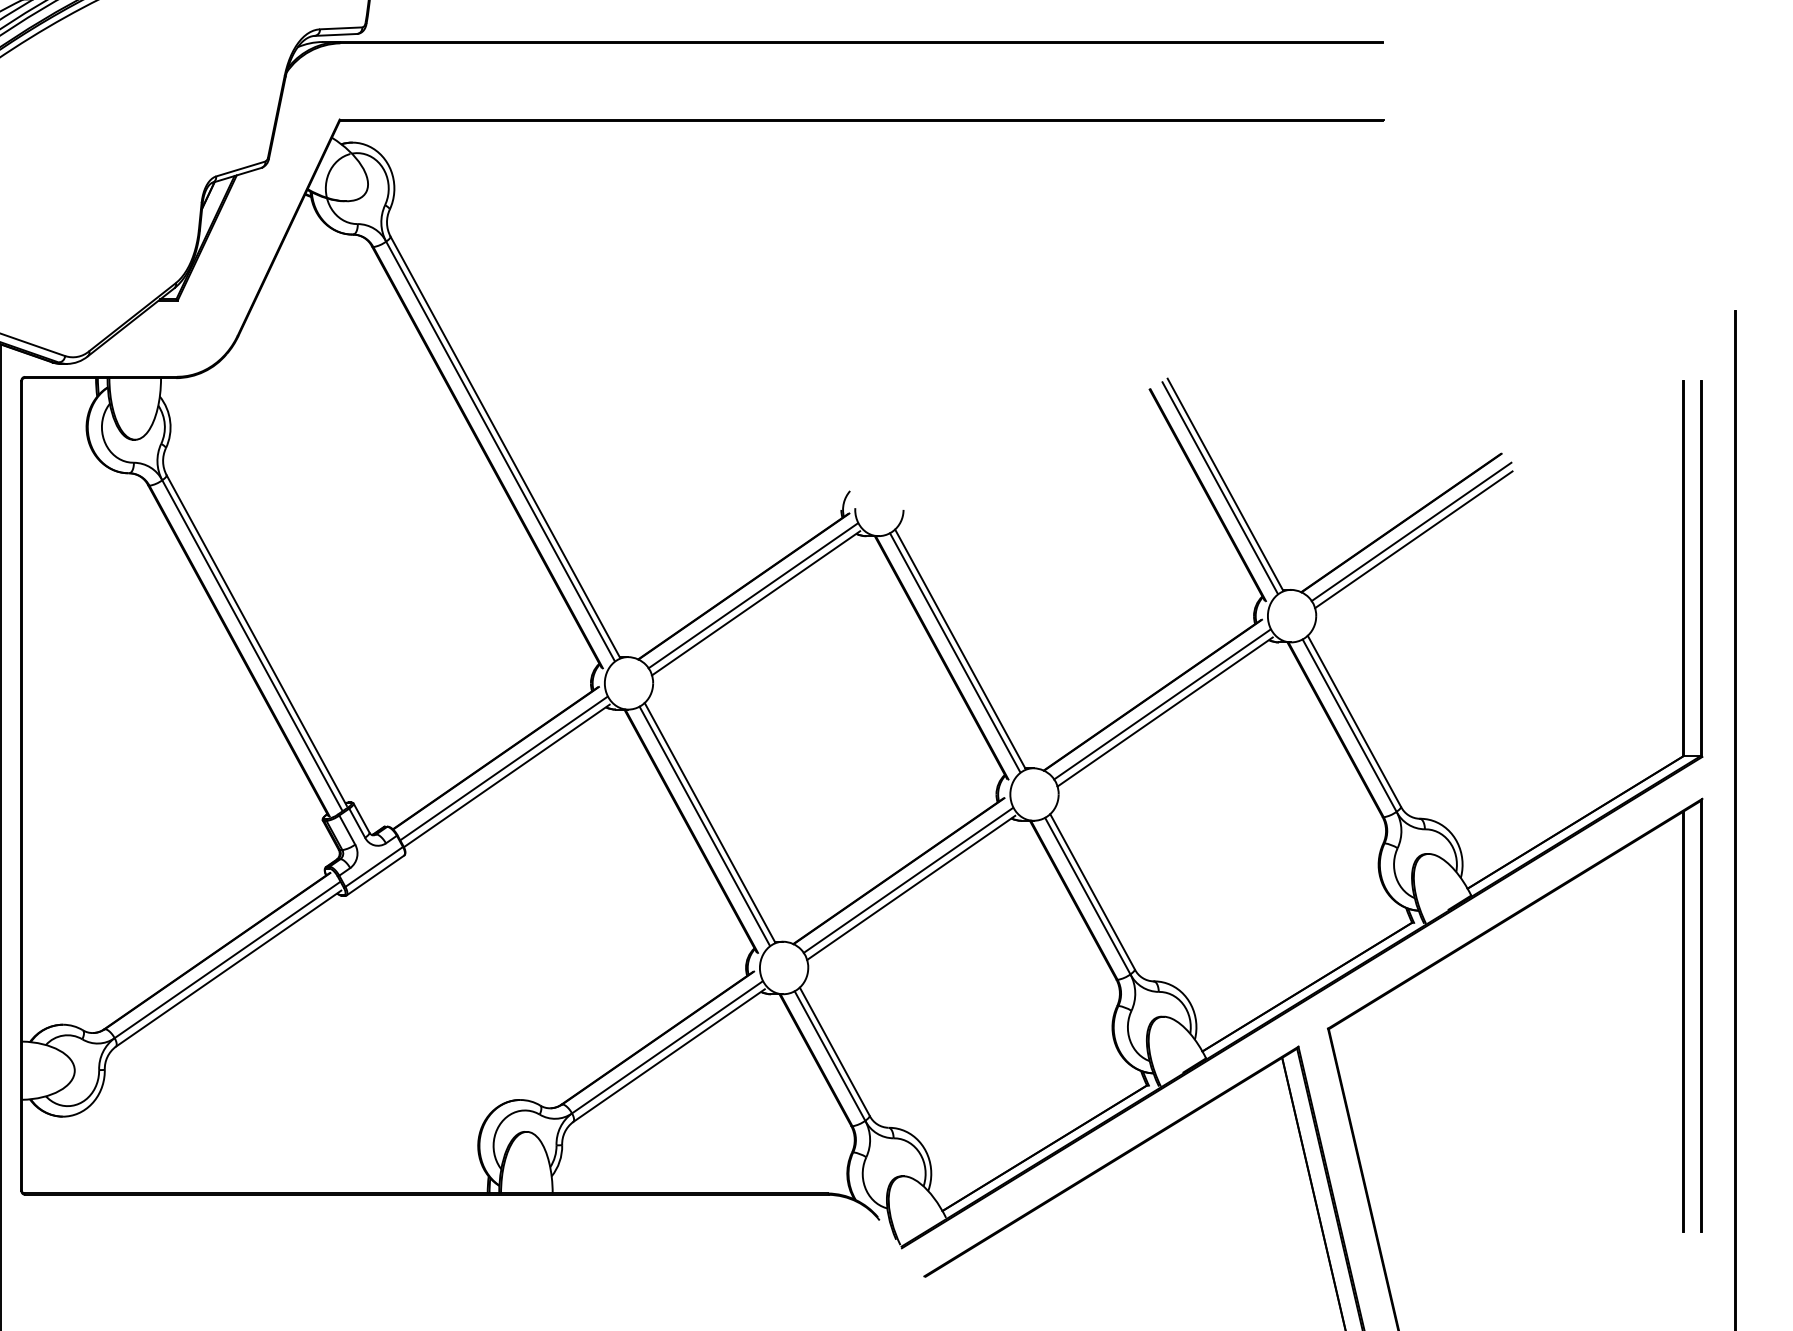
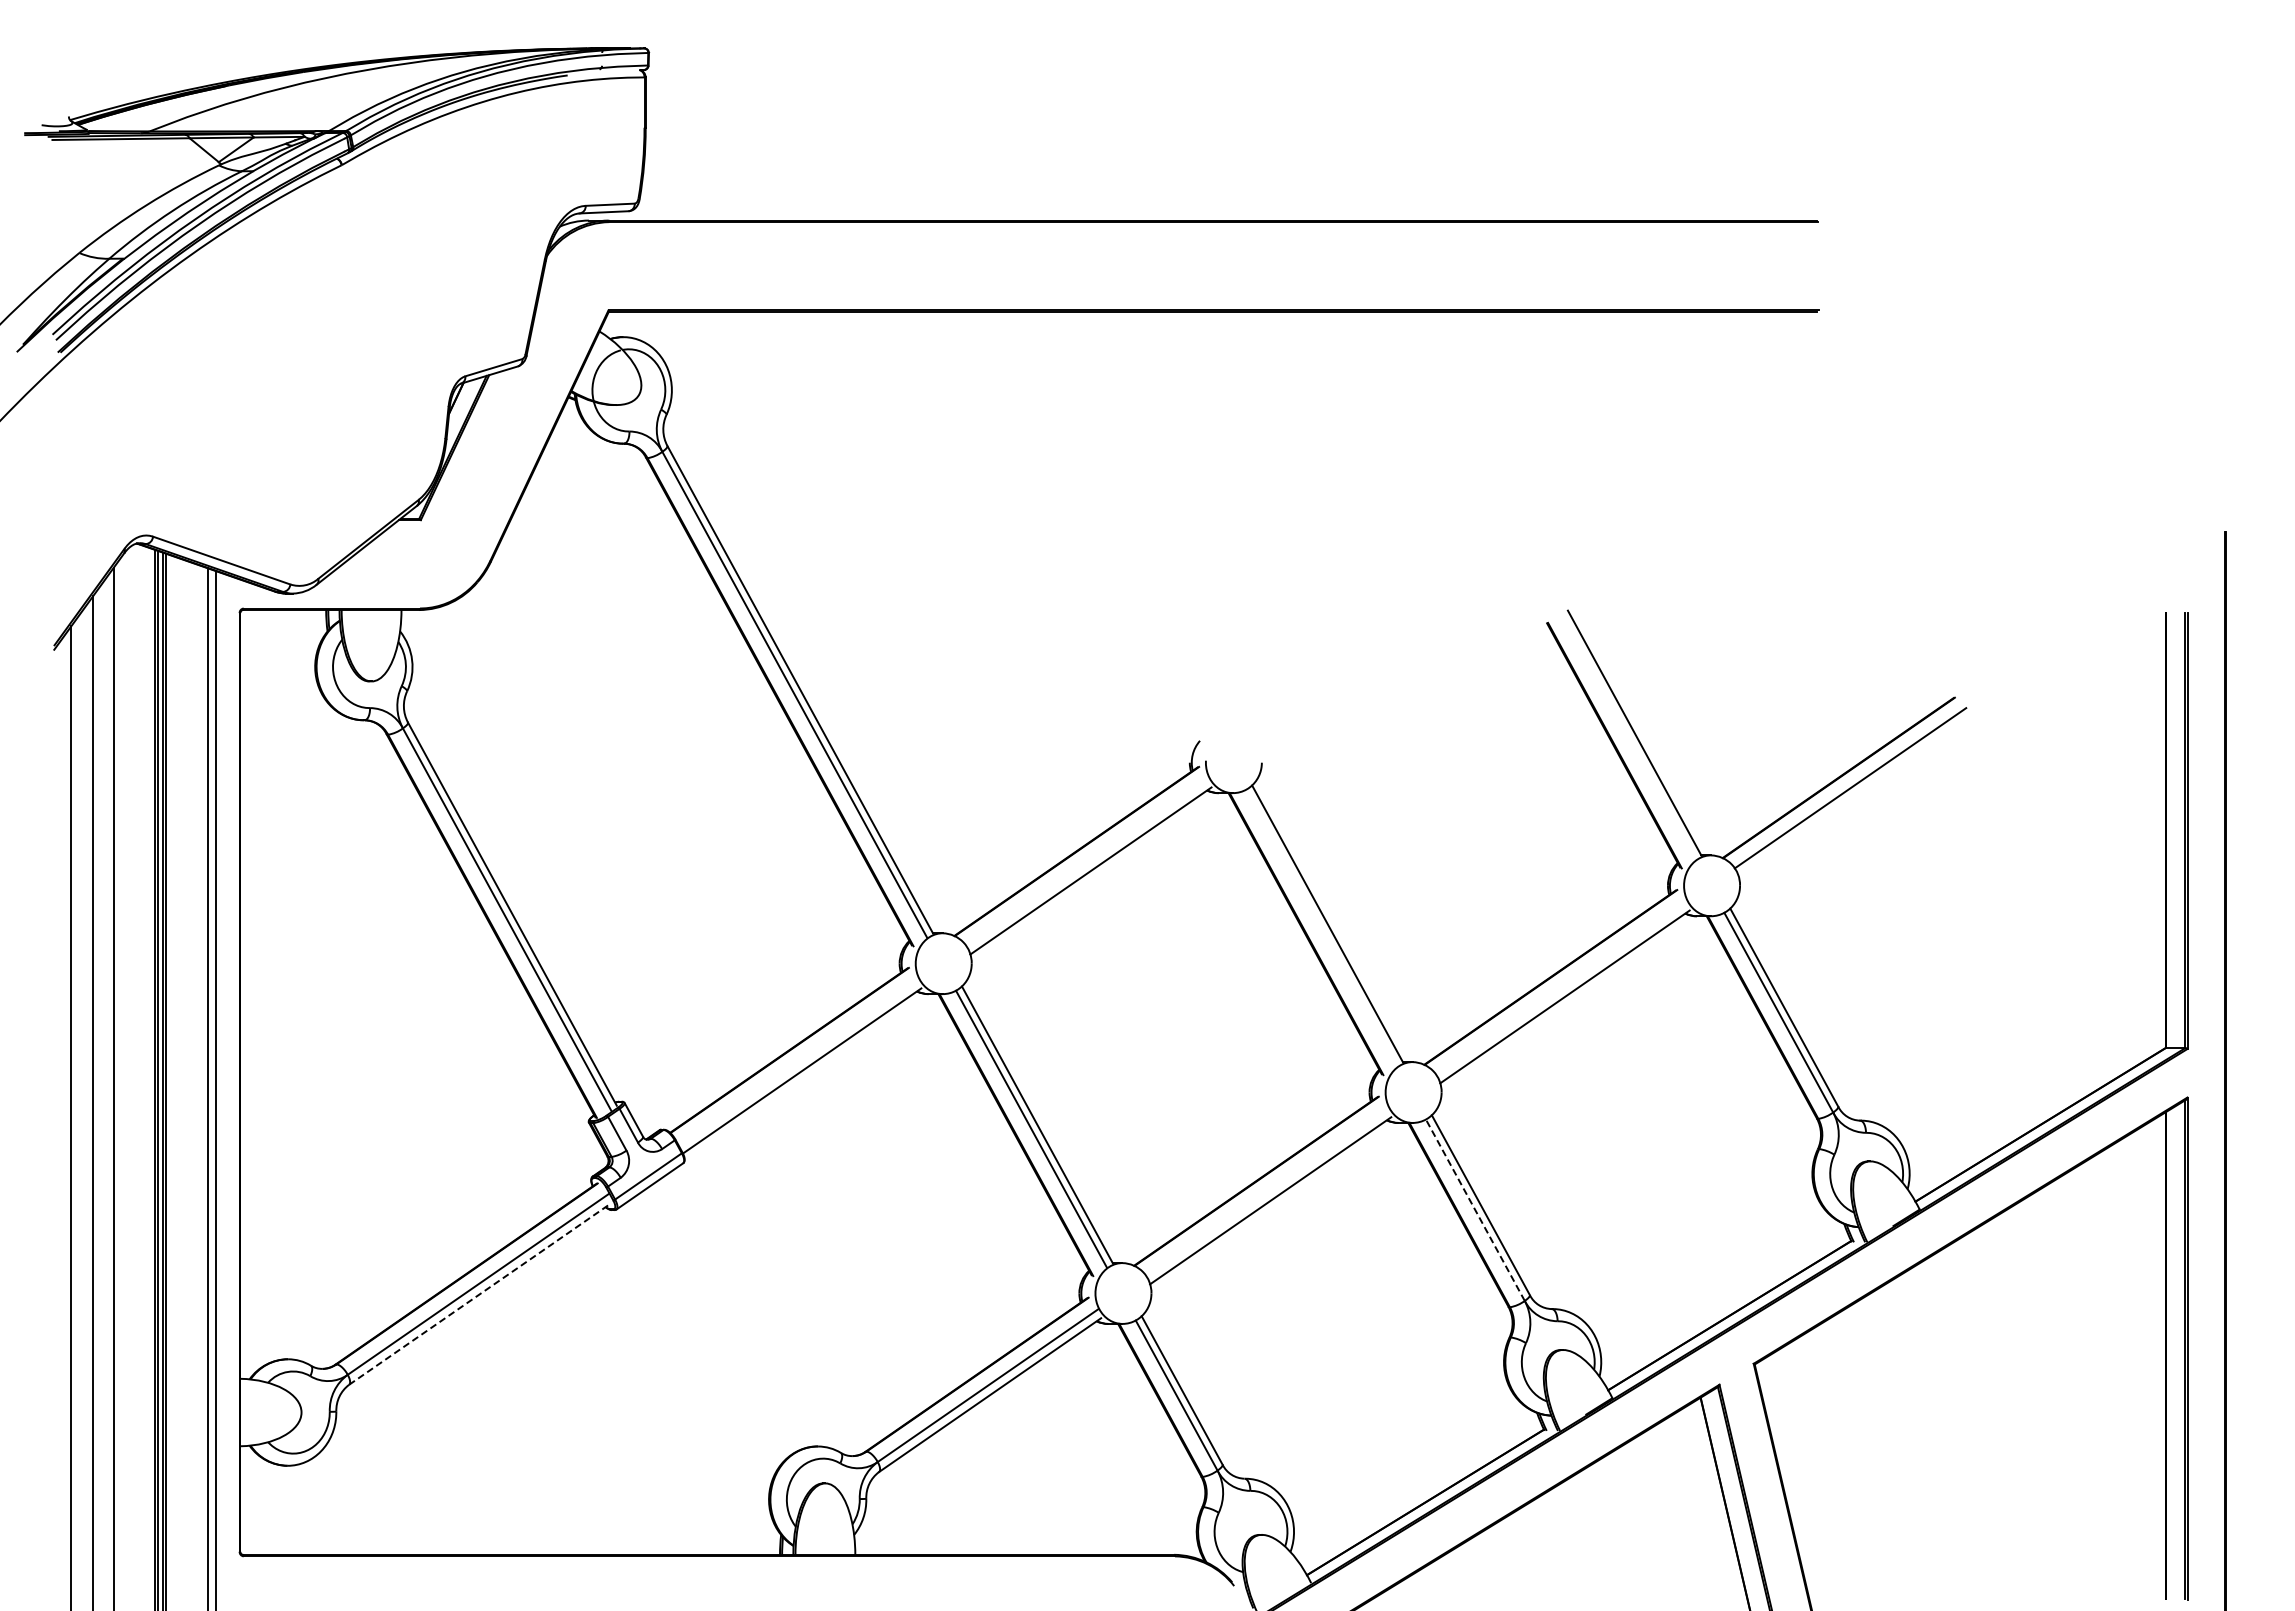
line: (1219, 487) -> (1628, 736), removed
line: (1413, 539) -> (1852, 797), removed
line: (753, 596) -> (1087, 862), removed
line: (955, 652) -> (1321, 927), removed
line: (1162, 704) -> (1561, 988), removed
line: (503, 768) -> (798, 1062), removed
line: (908, 880) -> (1267, 1192), removed
line: (1087, 895) -> (1475, 1209), solid -> dashed
line: (228, 968) -> (479, 1294), solid -> dashed

